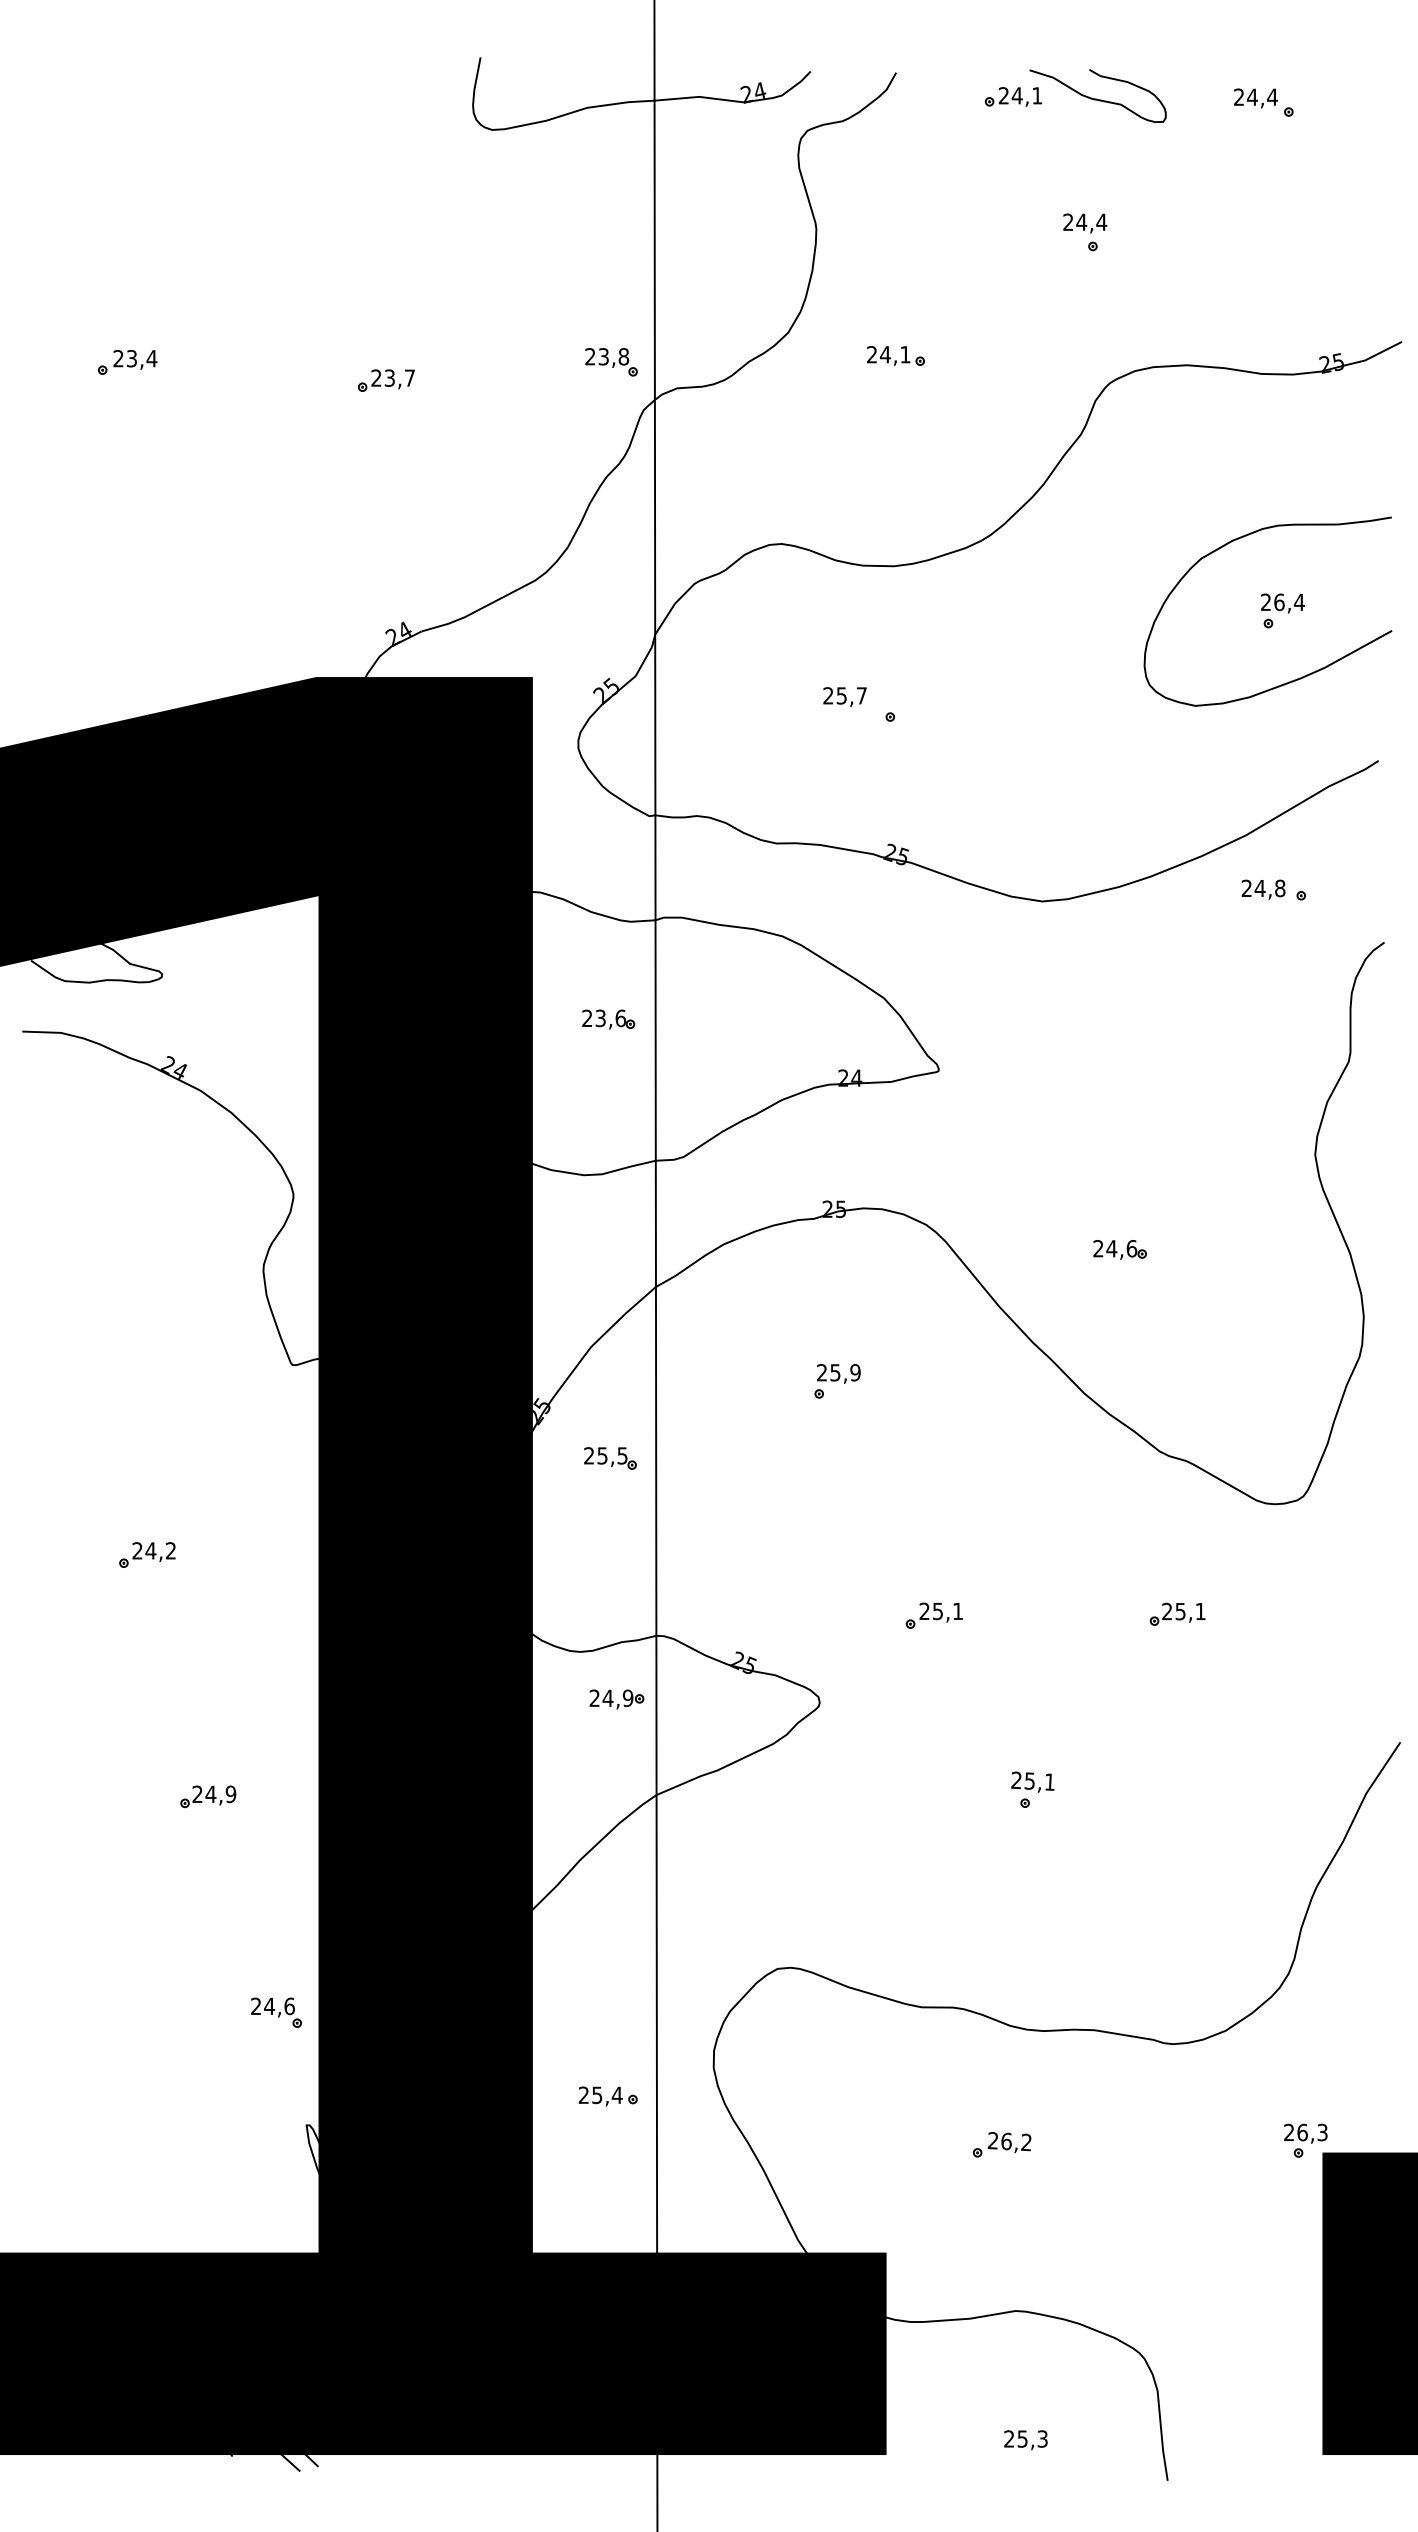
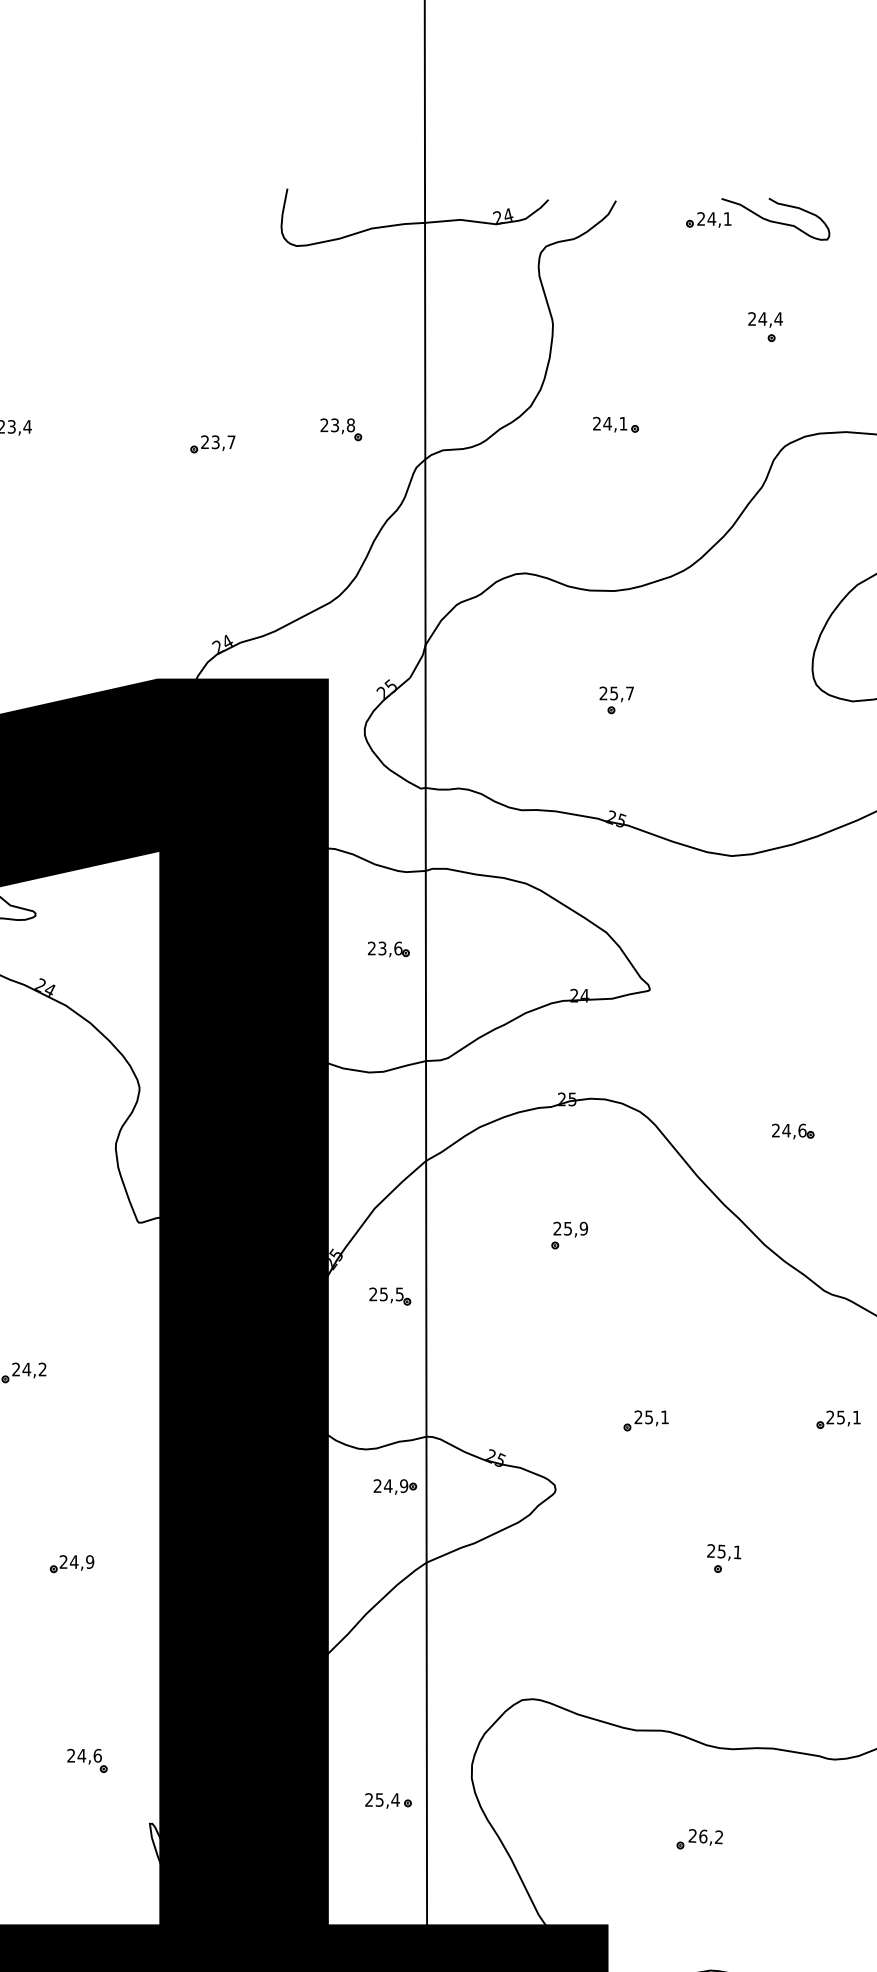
part: (611, 362) -> (341, 429), moved
text: (844, 696) -> (616, 693), moved
part: (276, 2012) -> (87, 1760), moved

